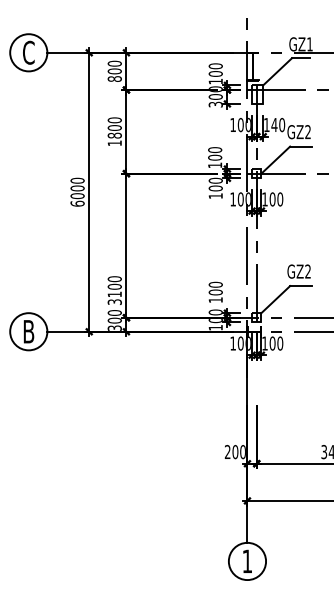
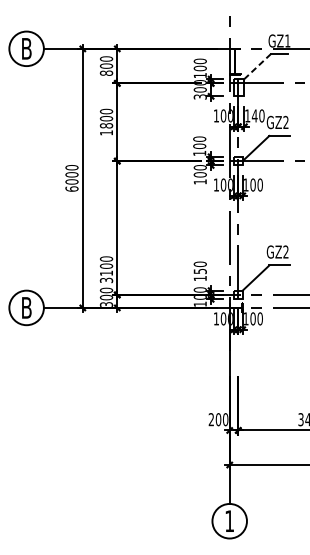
text: (28, 52) -> (26, 48), C -> B
line: (277, 71) -> (257, 66), solid -> dashed
text: (215, 292) -> (200, 271), 100 -> 150

